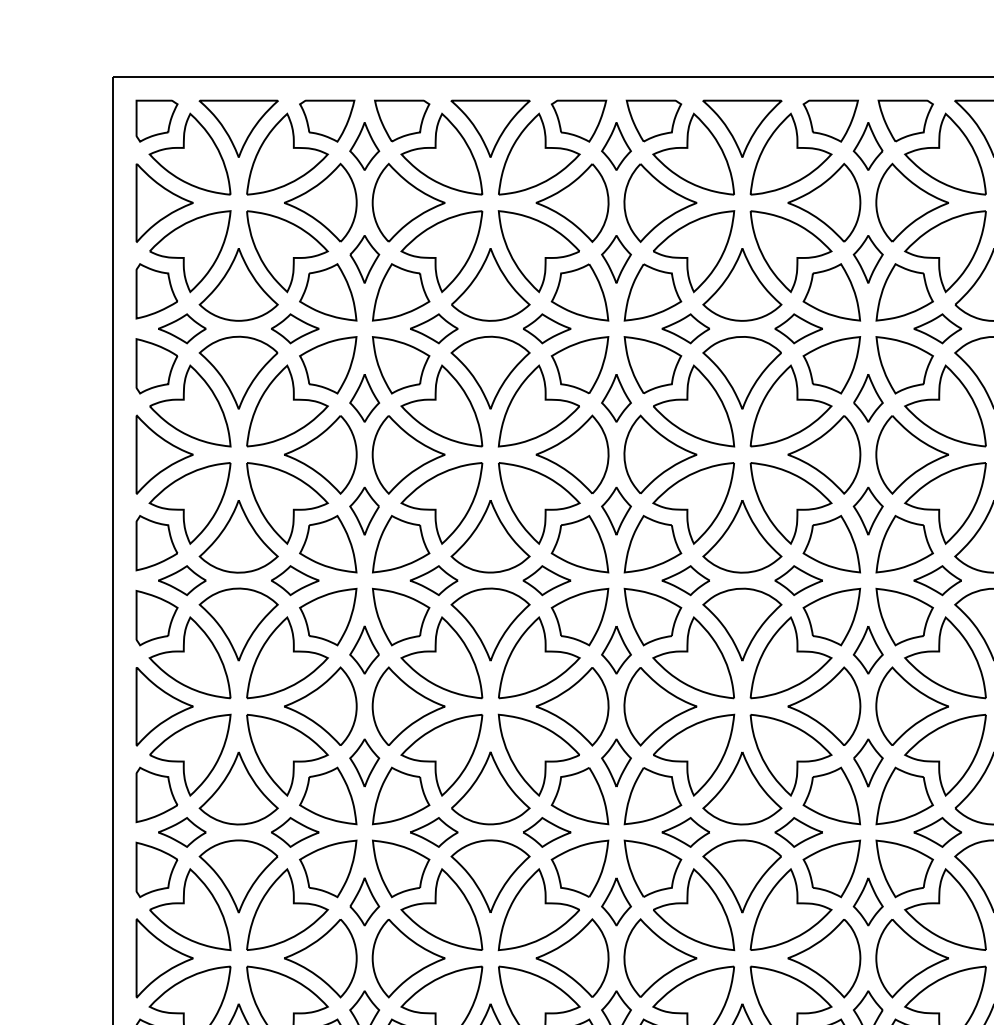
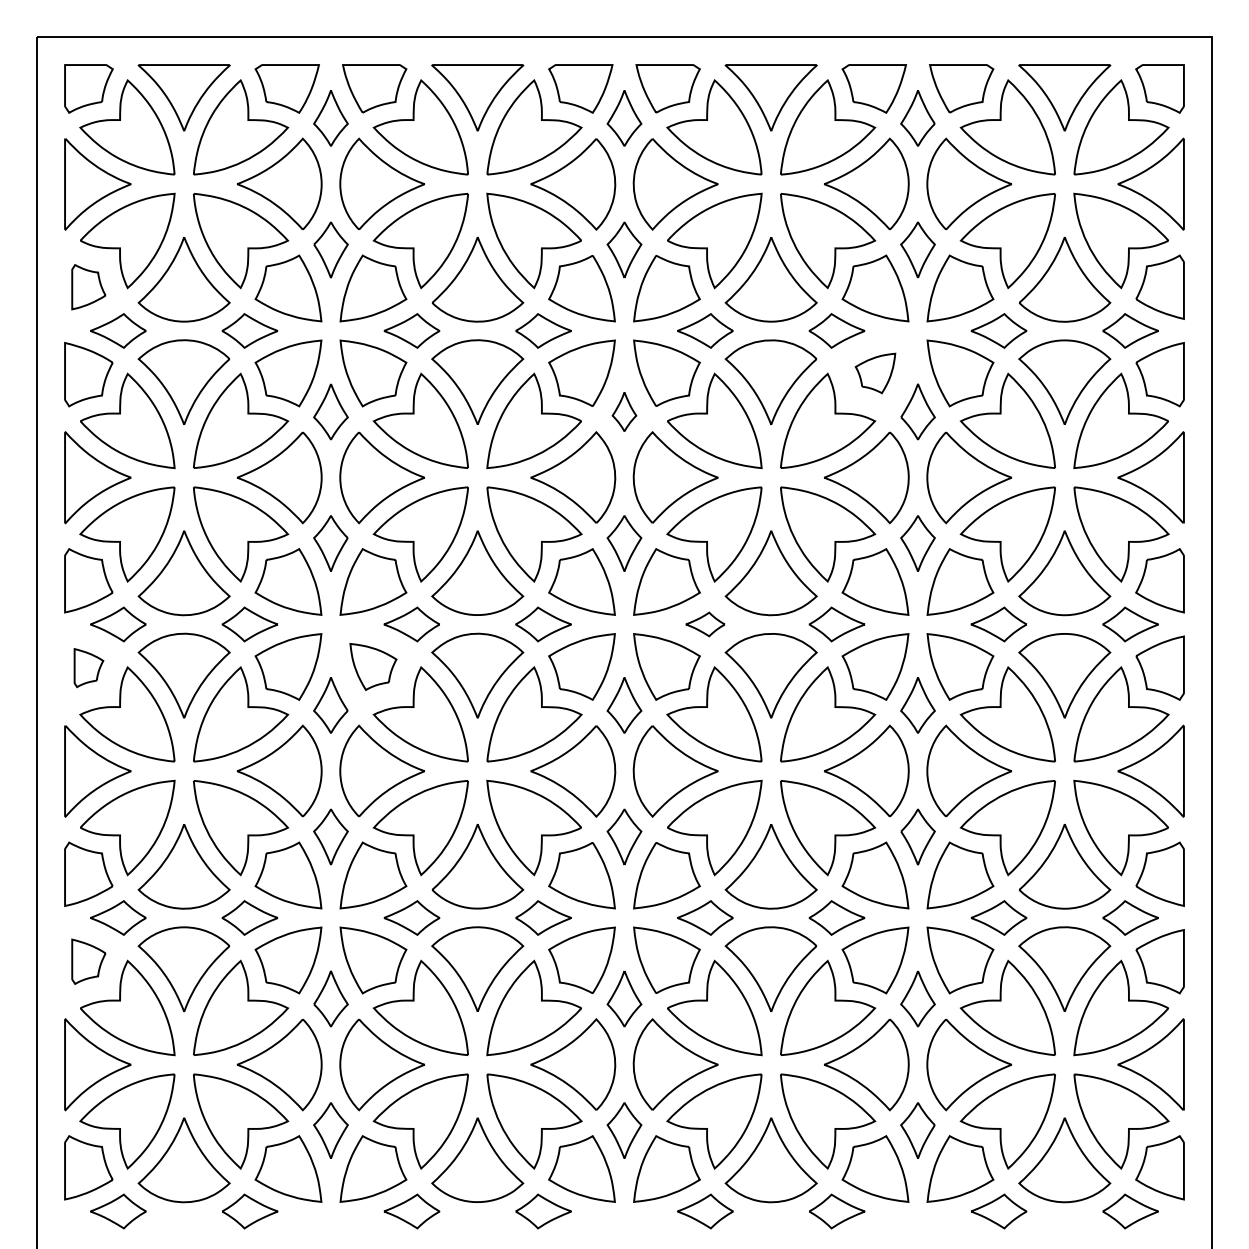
part: (156, 290) -> (88, 286), size x0.7
part: (831, 365) -> (875, 373), size x0.6
part: (616, 397) -> (624, 411), size x0.7
part: (686, 580) -> (705, 624), size x0.7
part: (401, 616) -> (373, 666), size x0.7
part: (156, 617) -> (88, 667), size x0.6
part: (156, 869) -> (88, 961), size x0.7

